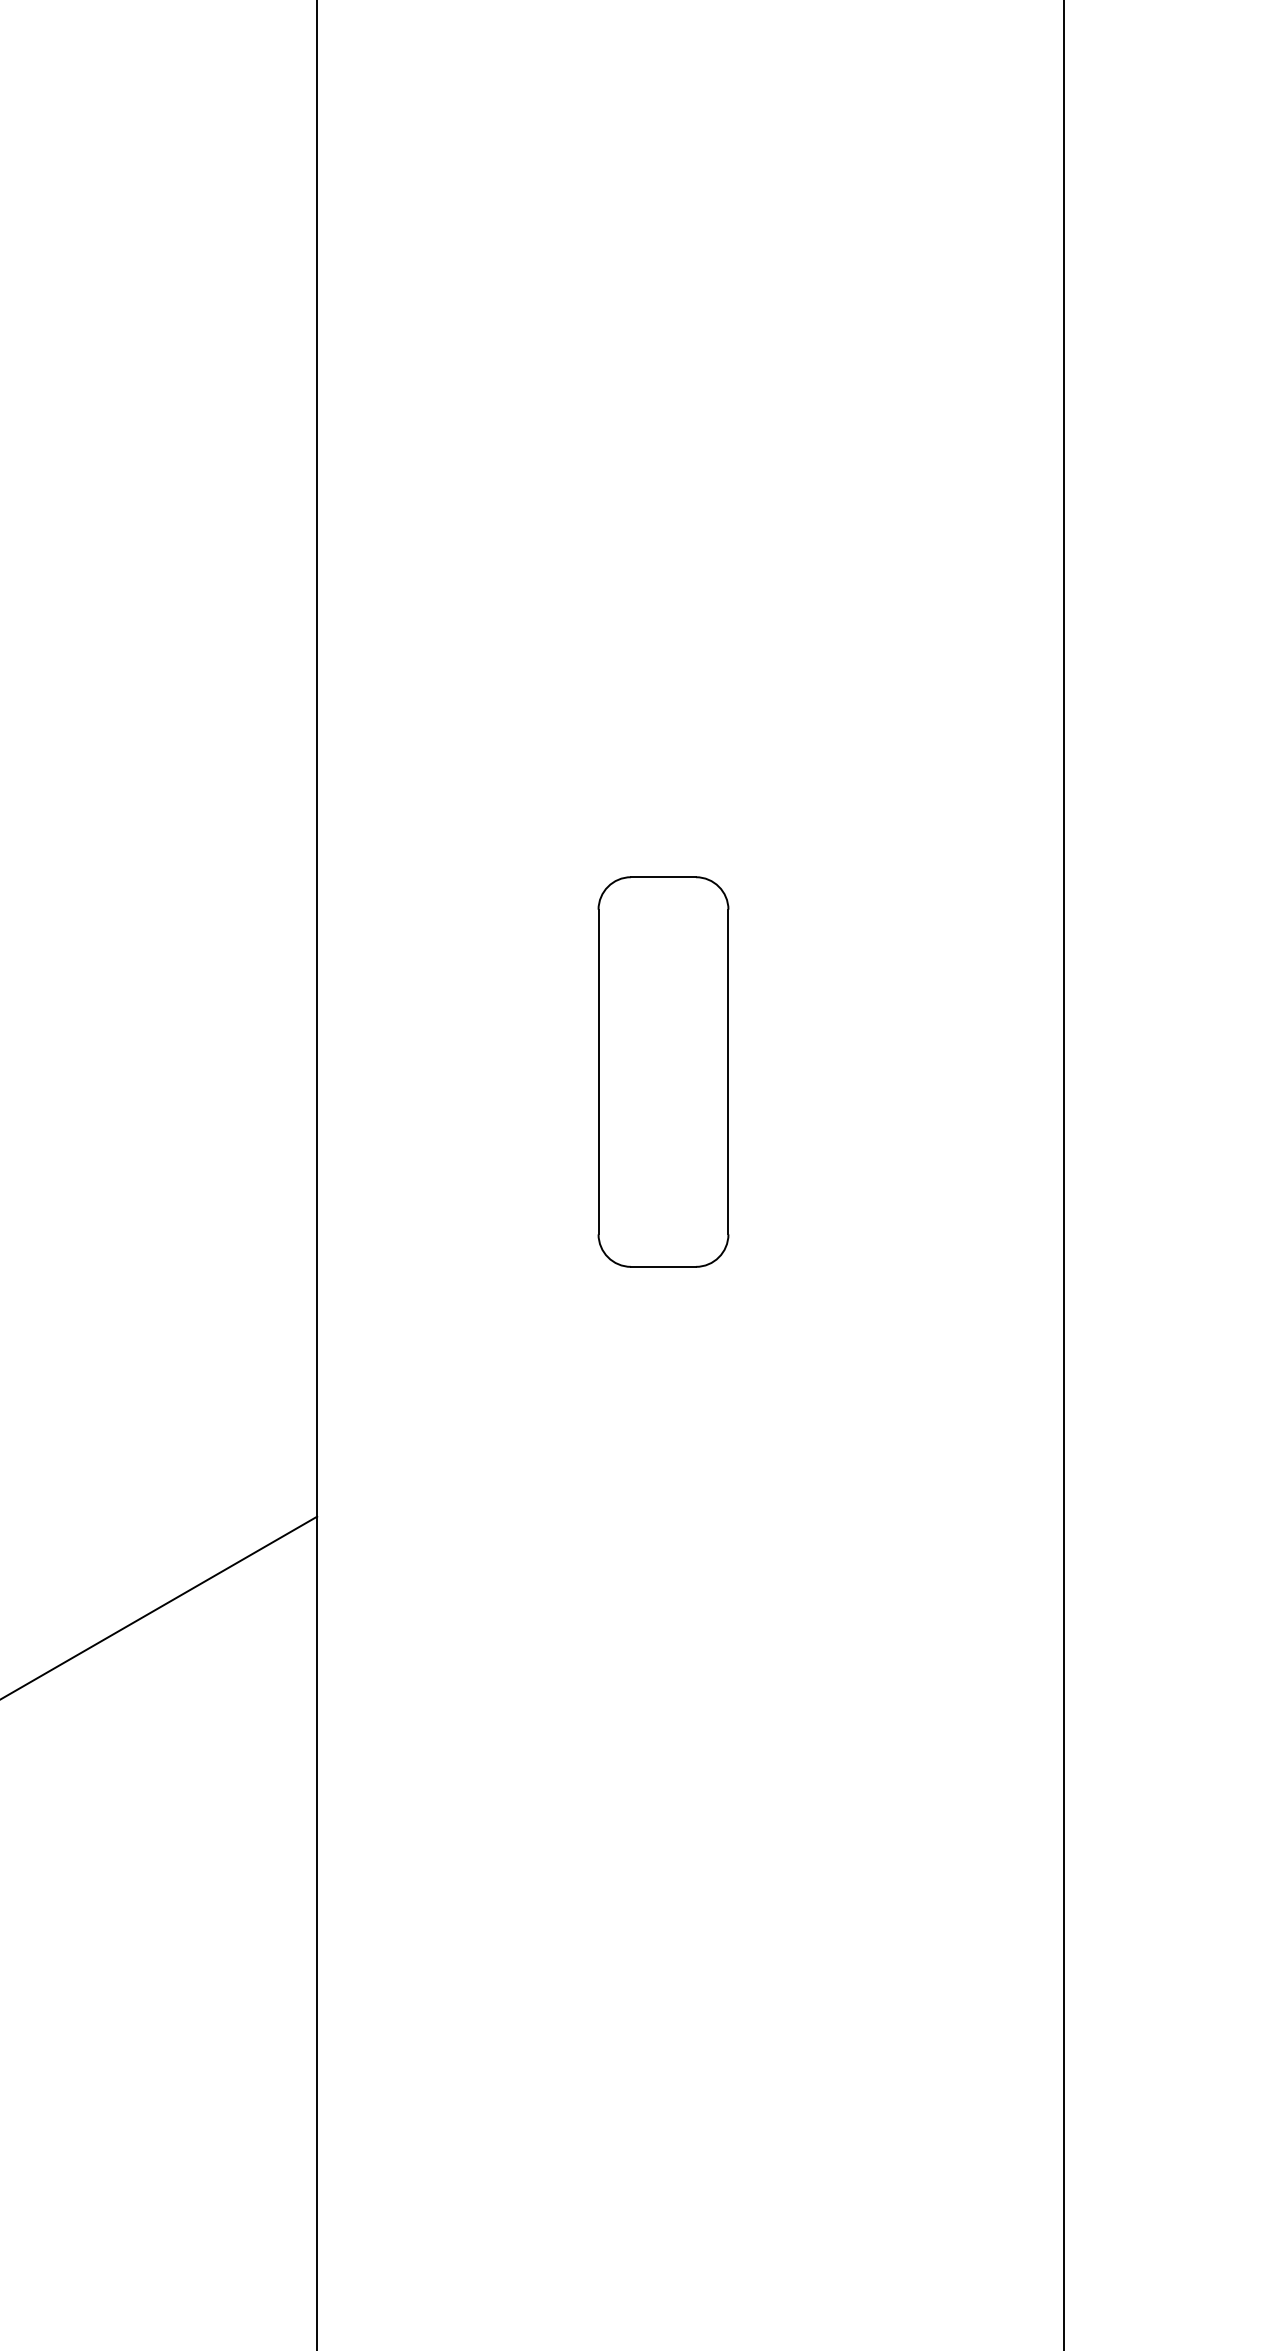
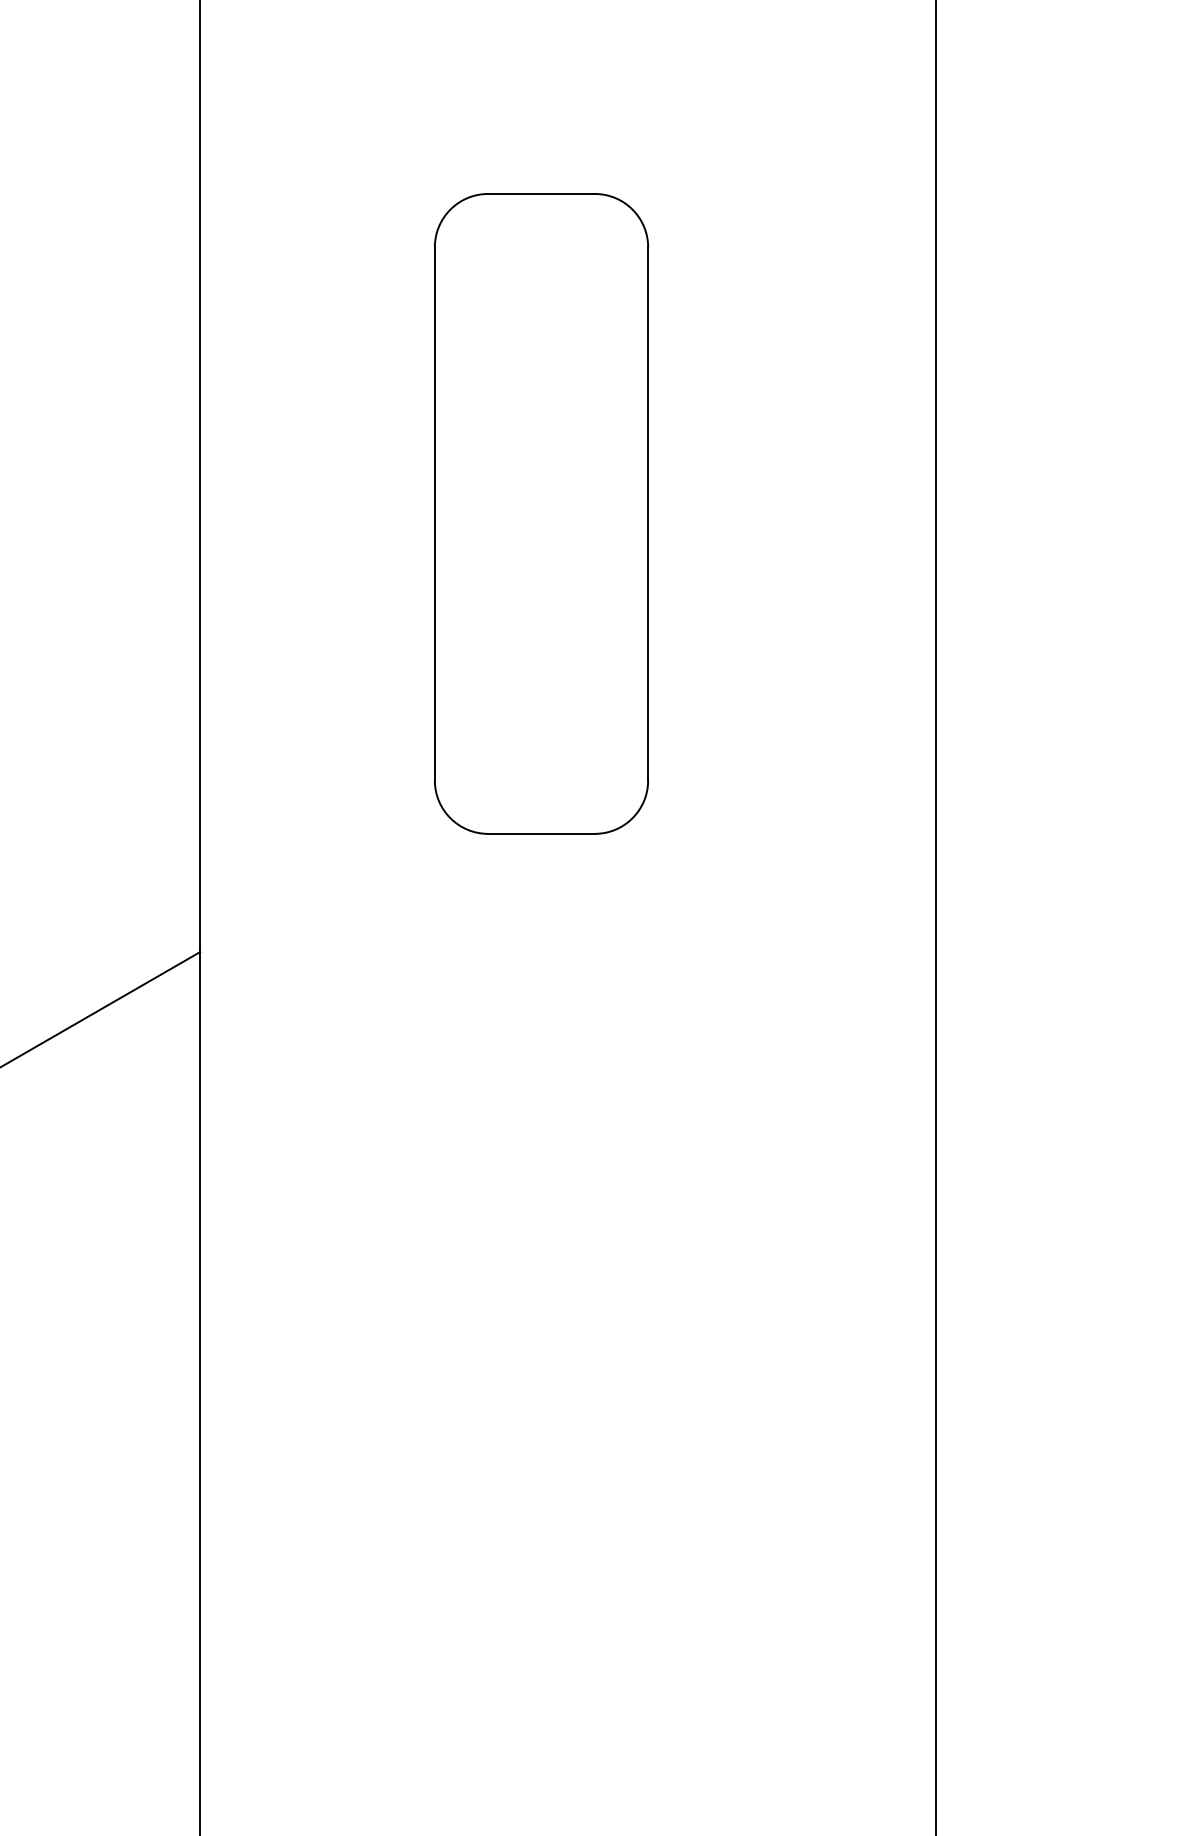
part: (663, 1071) -> (541, 513), size x1.67

